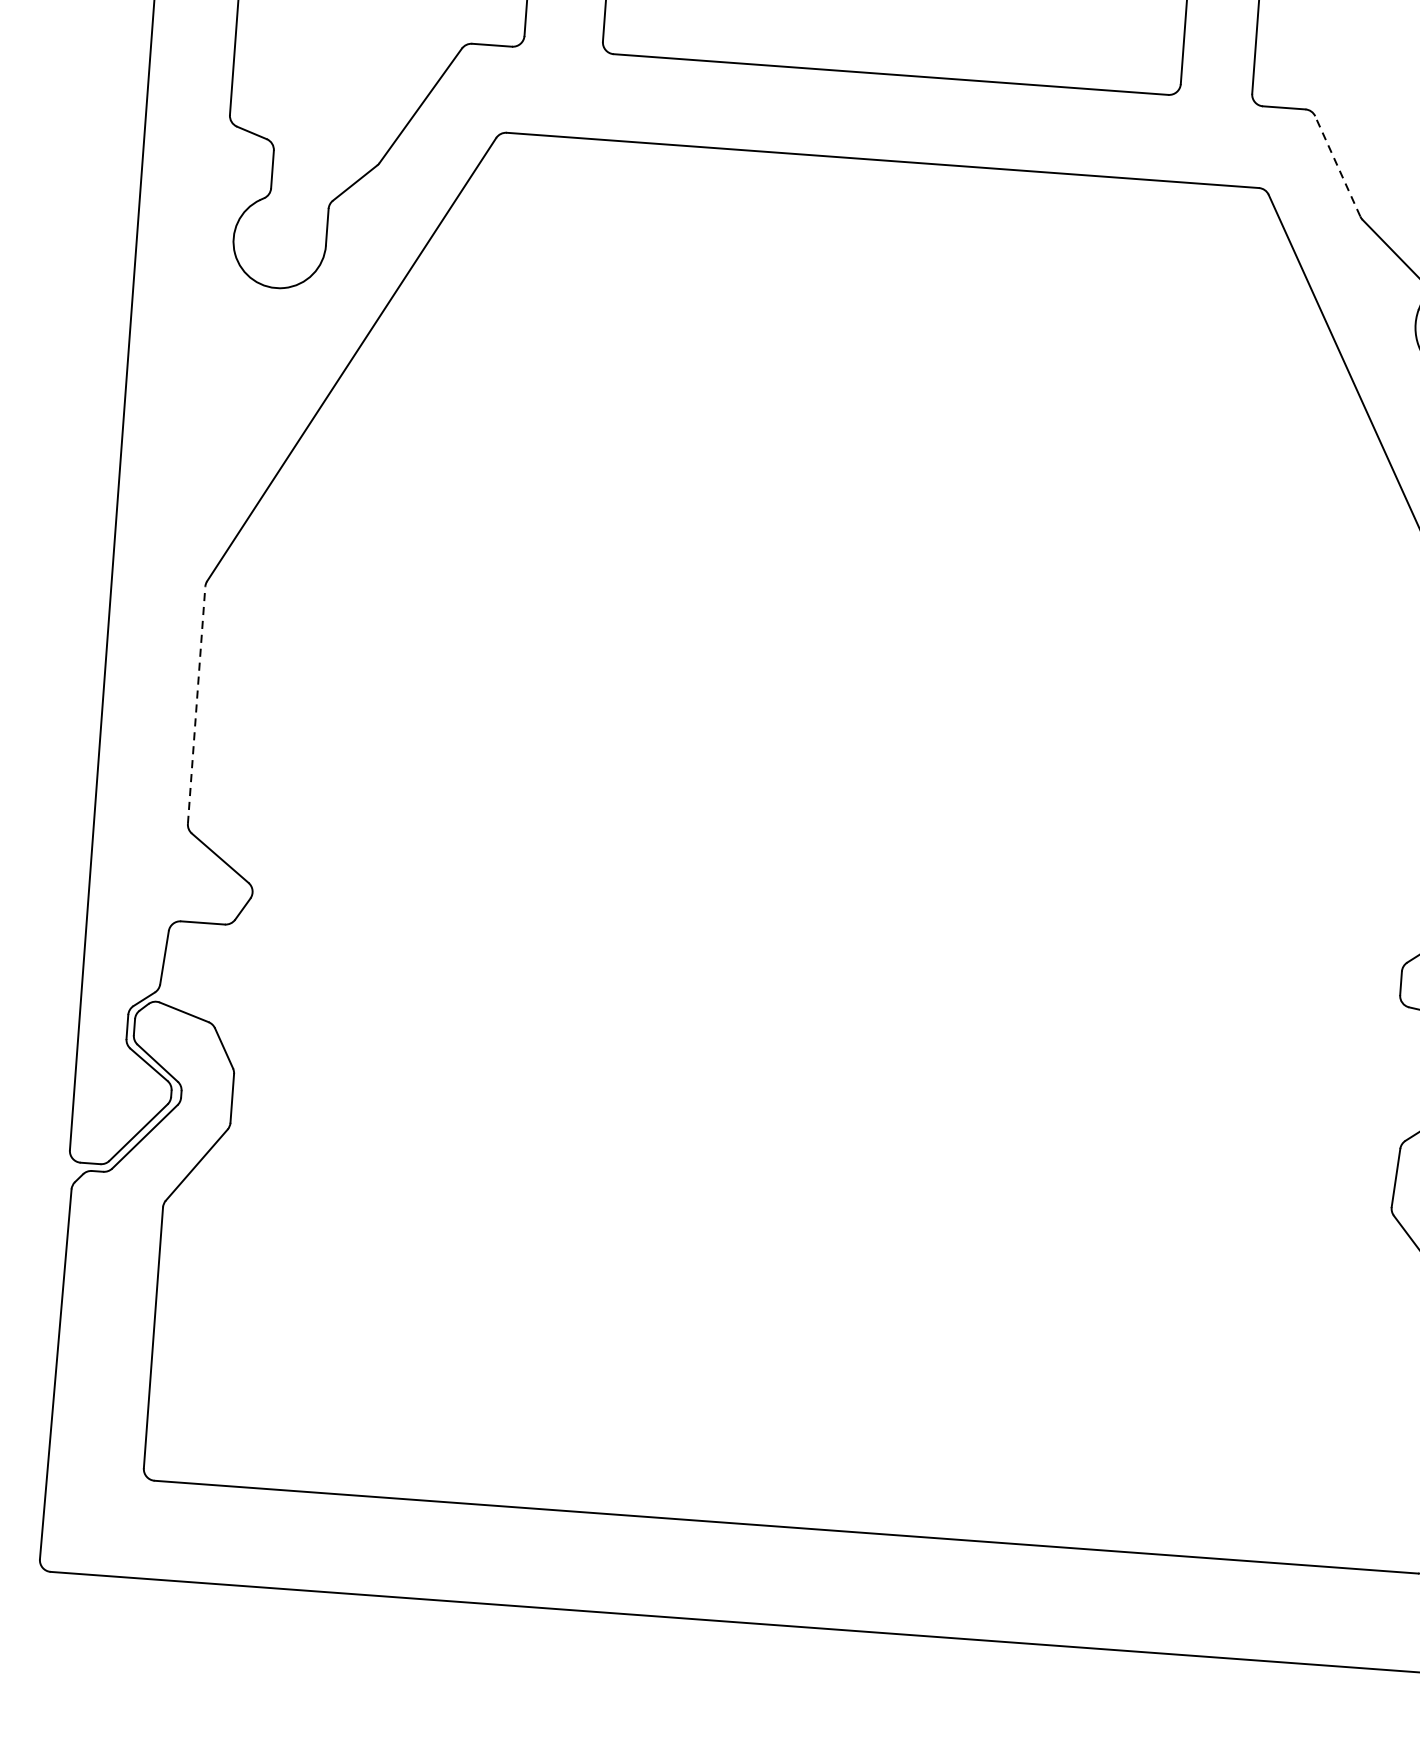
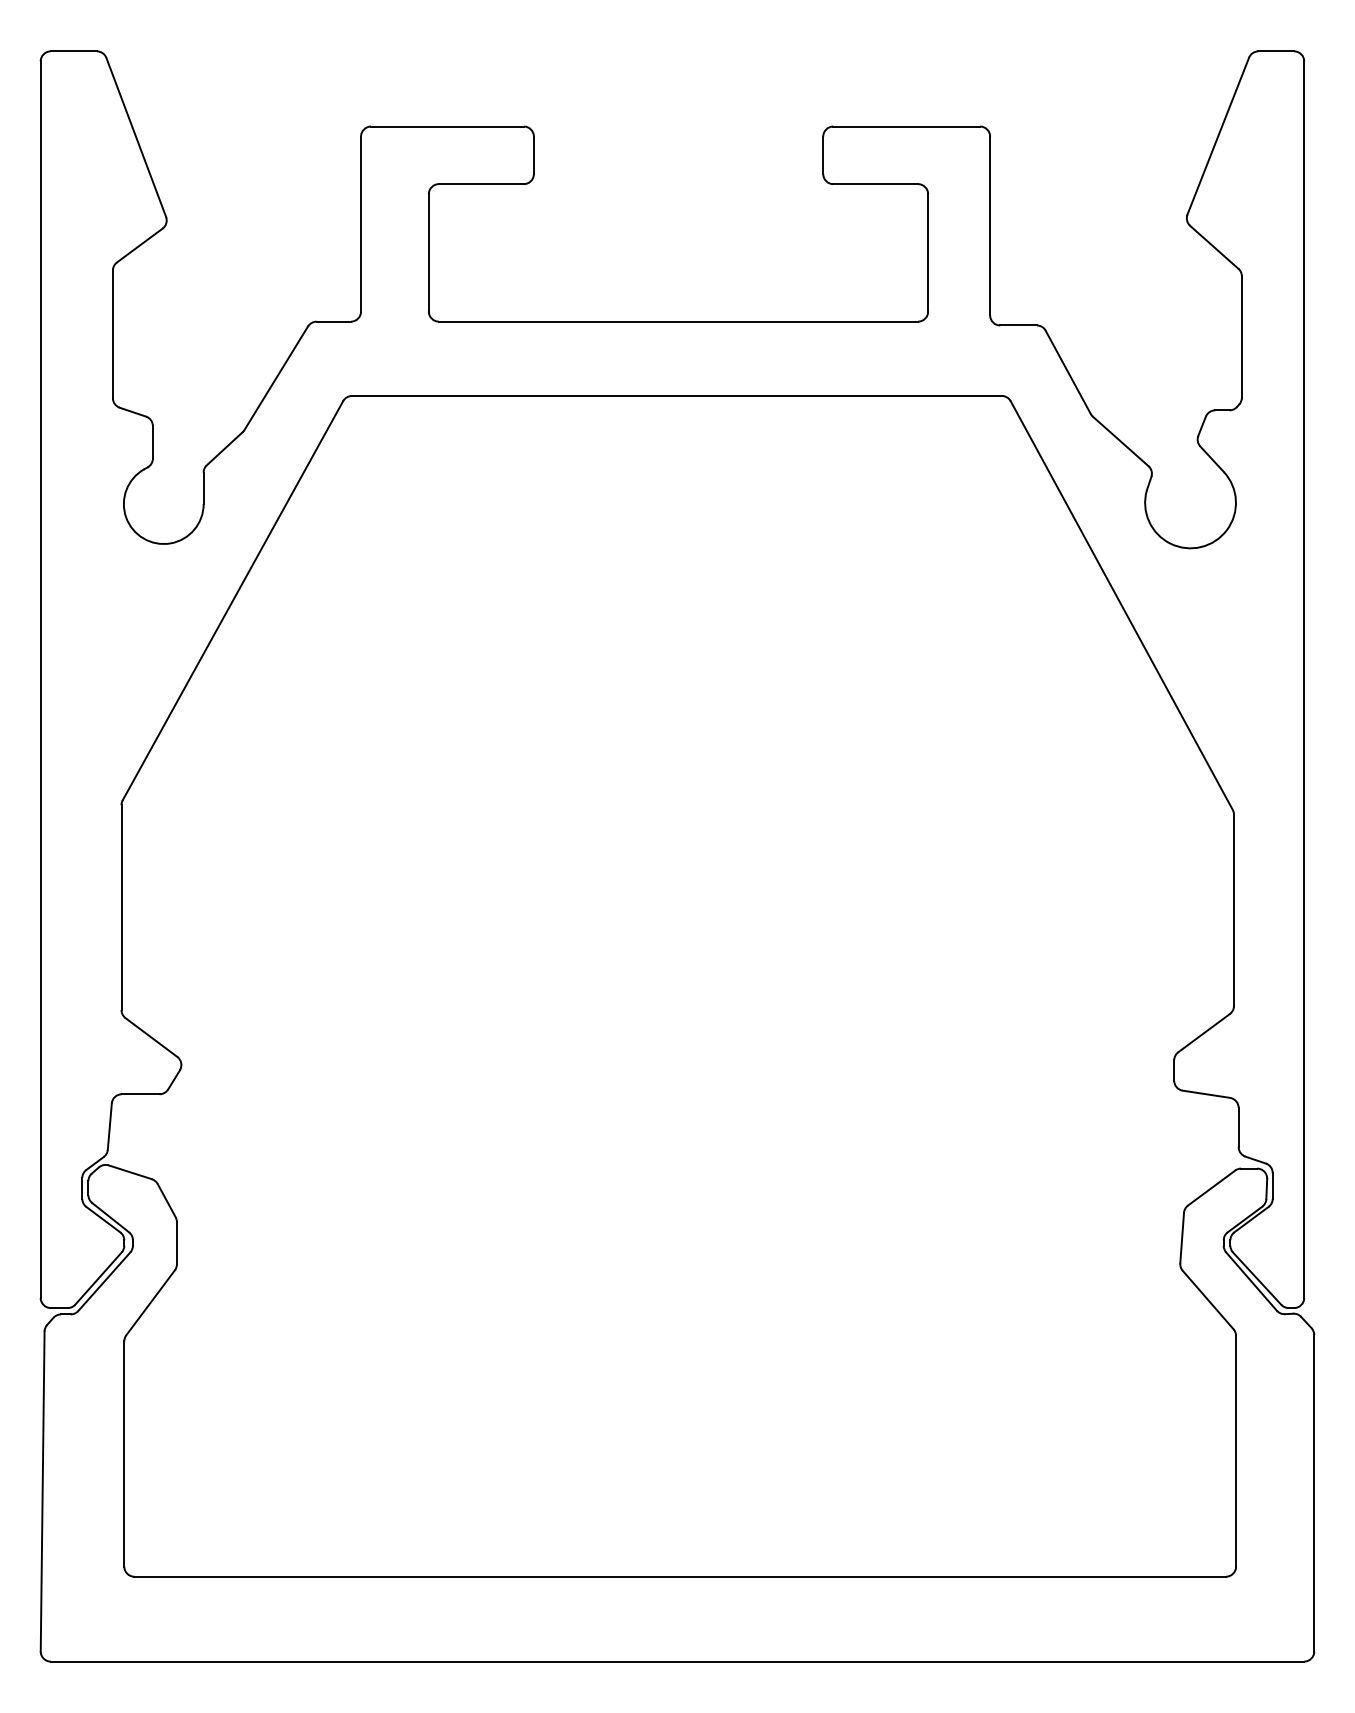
line: (1338, 165) -> (1068, 371), dashed -> solid
line: (196, 705) -> (121, 907), dashed -> solid

